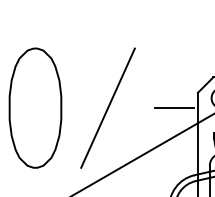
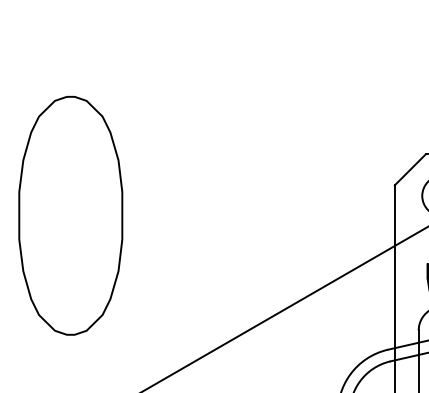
line: (107, 107) -> (214, 214), removed
line: (174, 108) -> (348, 216), removed

